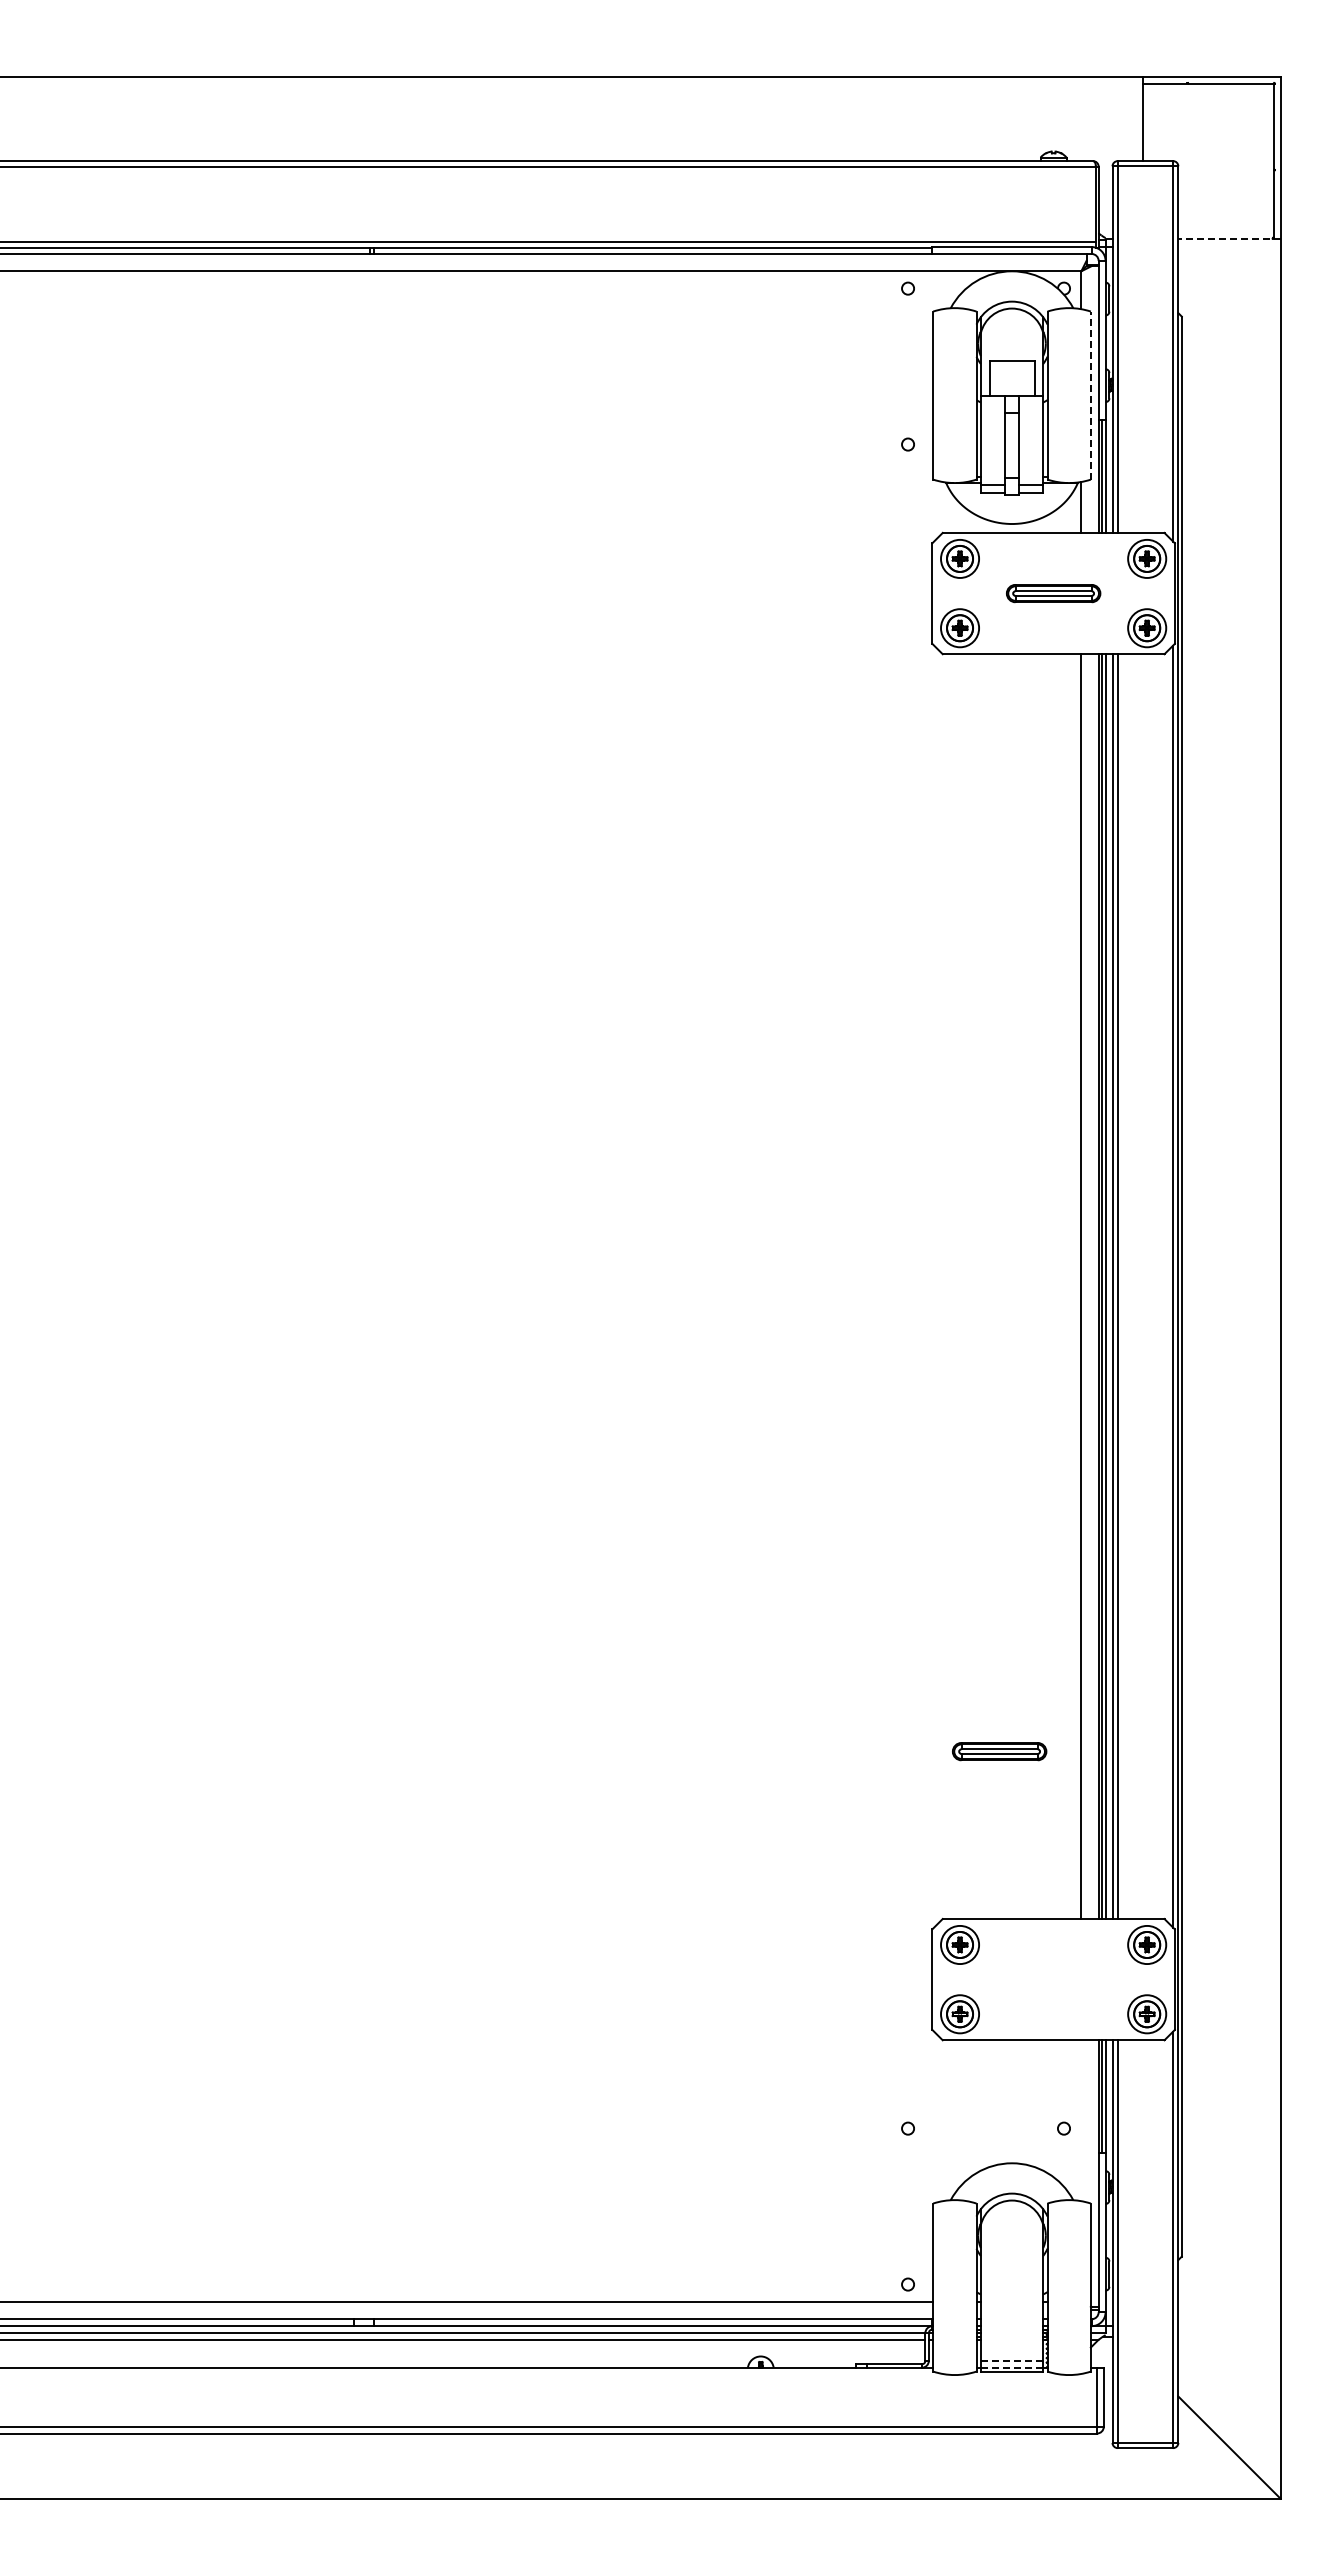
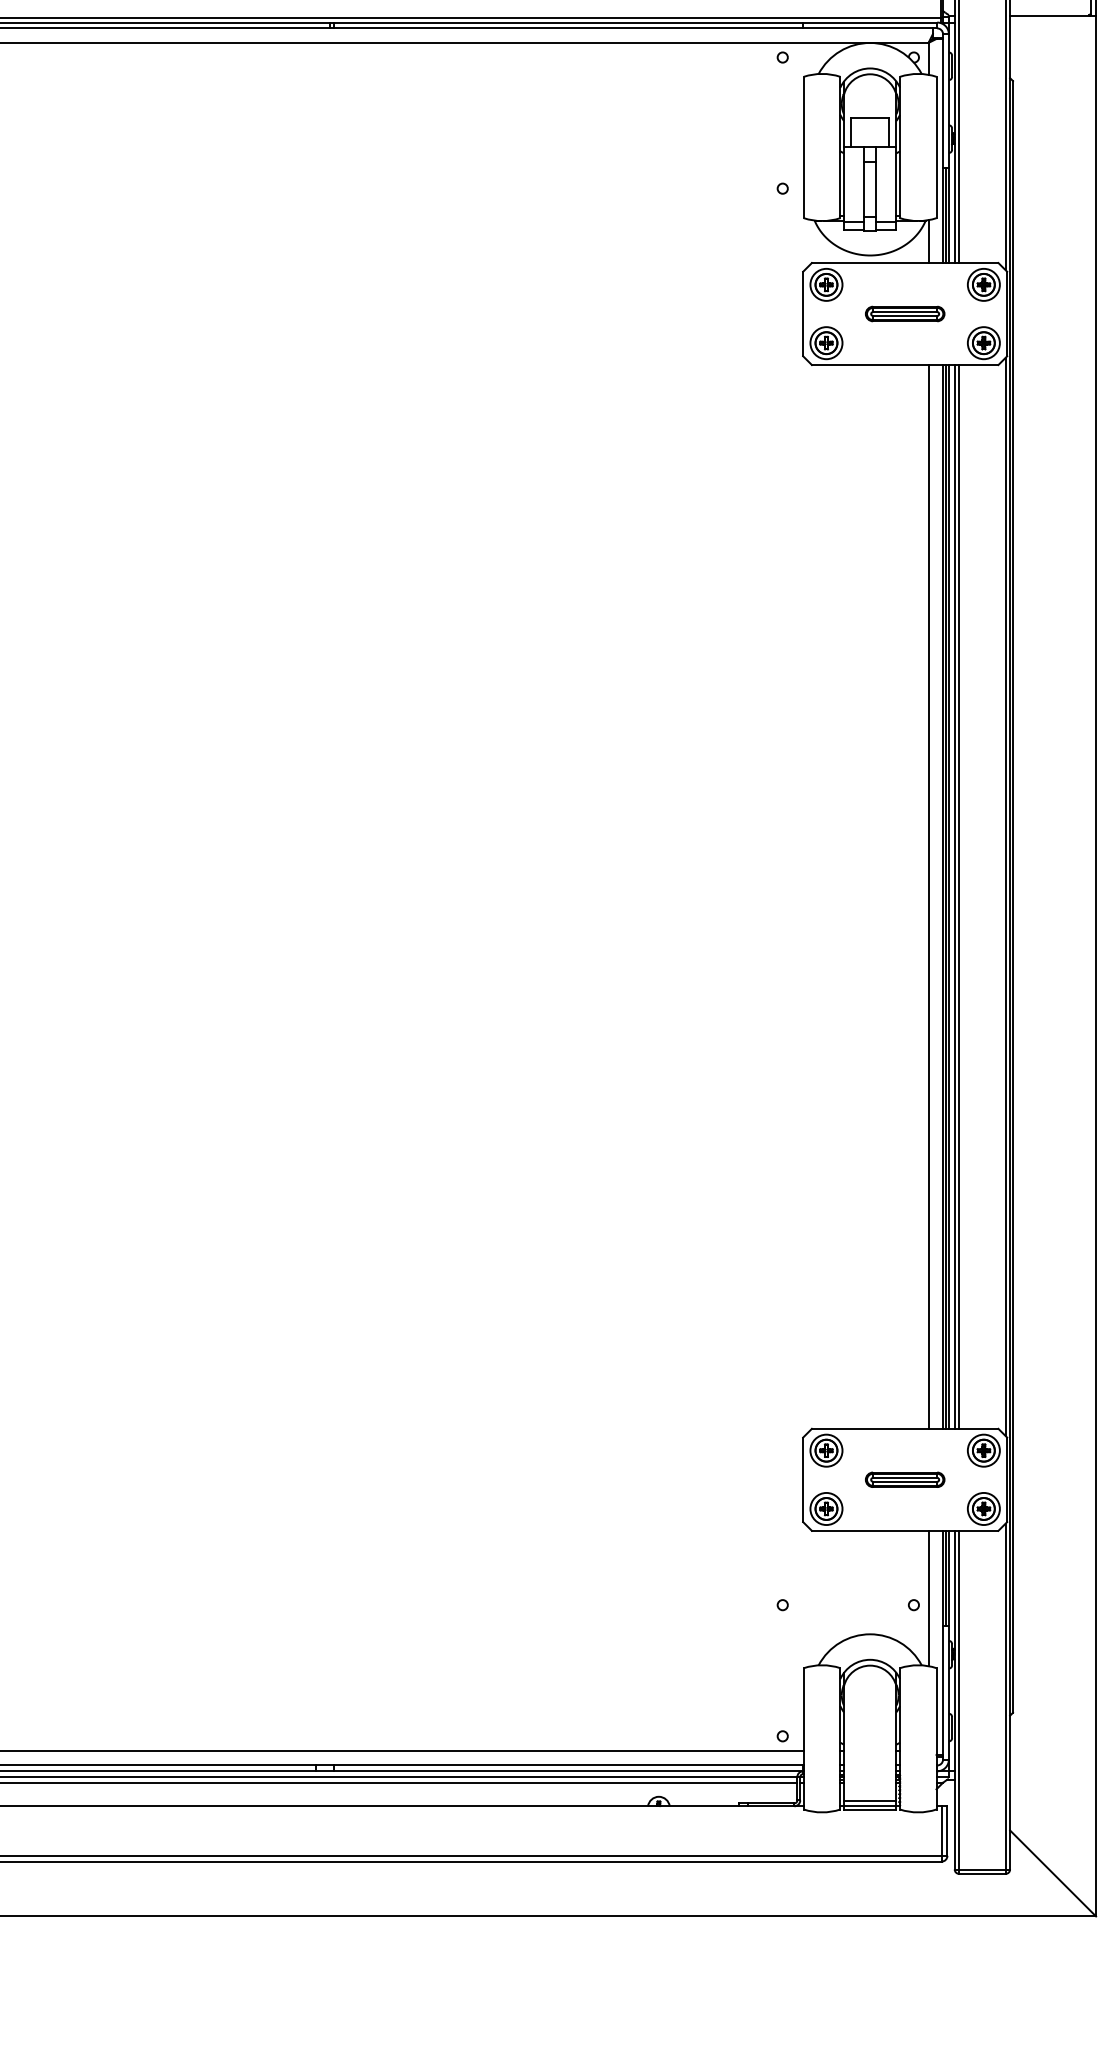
line: (1228, 239) -> (1052, 16), dashed -> solid
line: (1090, 395) -> (936, 147), dashed -> solid
part: (999, 1751) -> (905, 1479), moved
line: (1081, 2120) -> (928, 1598), added
line: (1011, 2361) -> (869, 1801), dashed -> solid
line: (1011, 2367) -> (869, 1806), dashed -> solid

